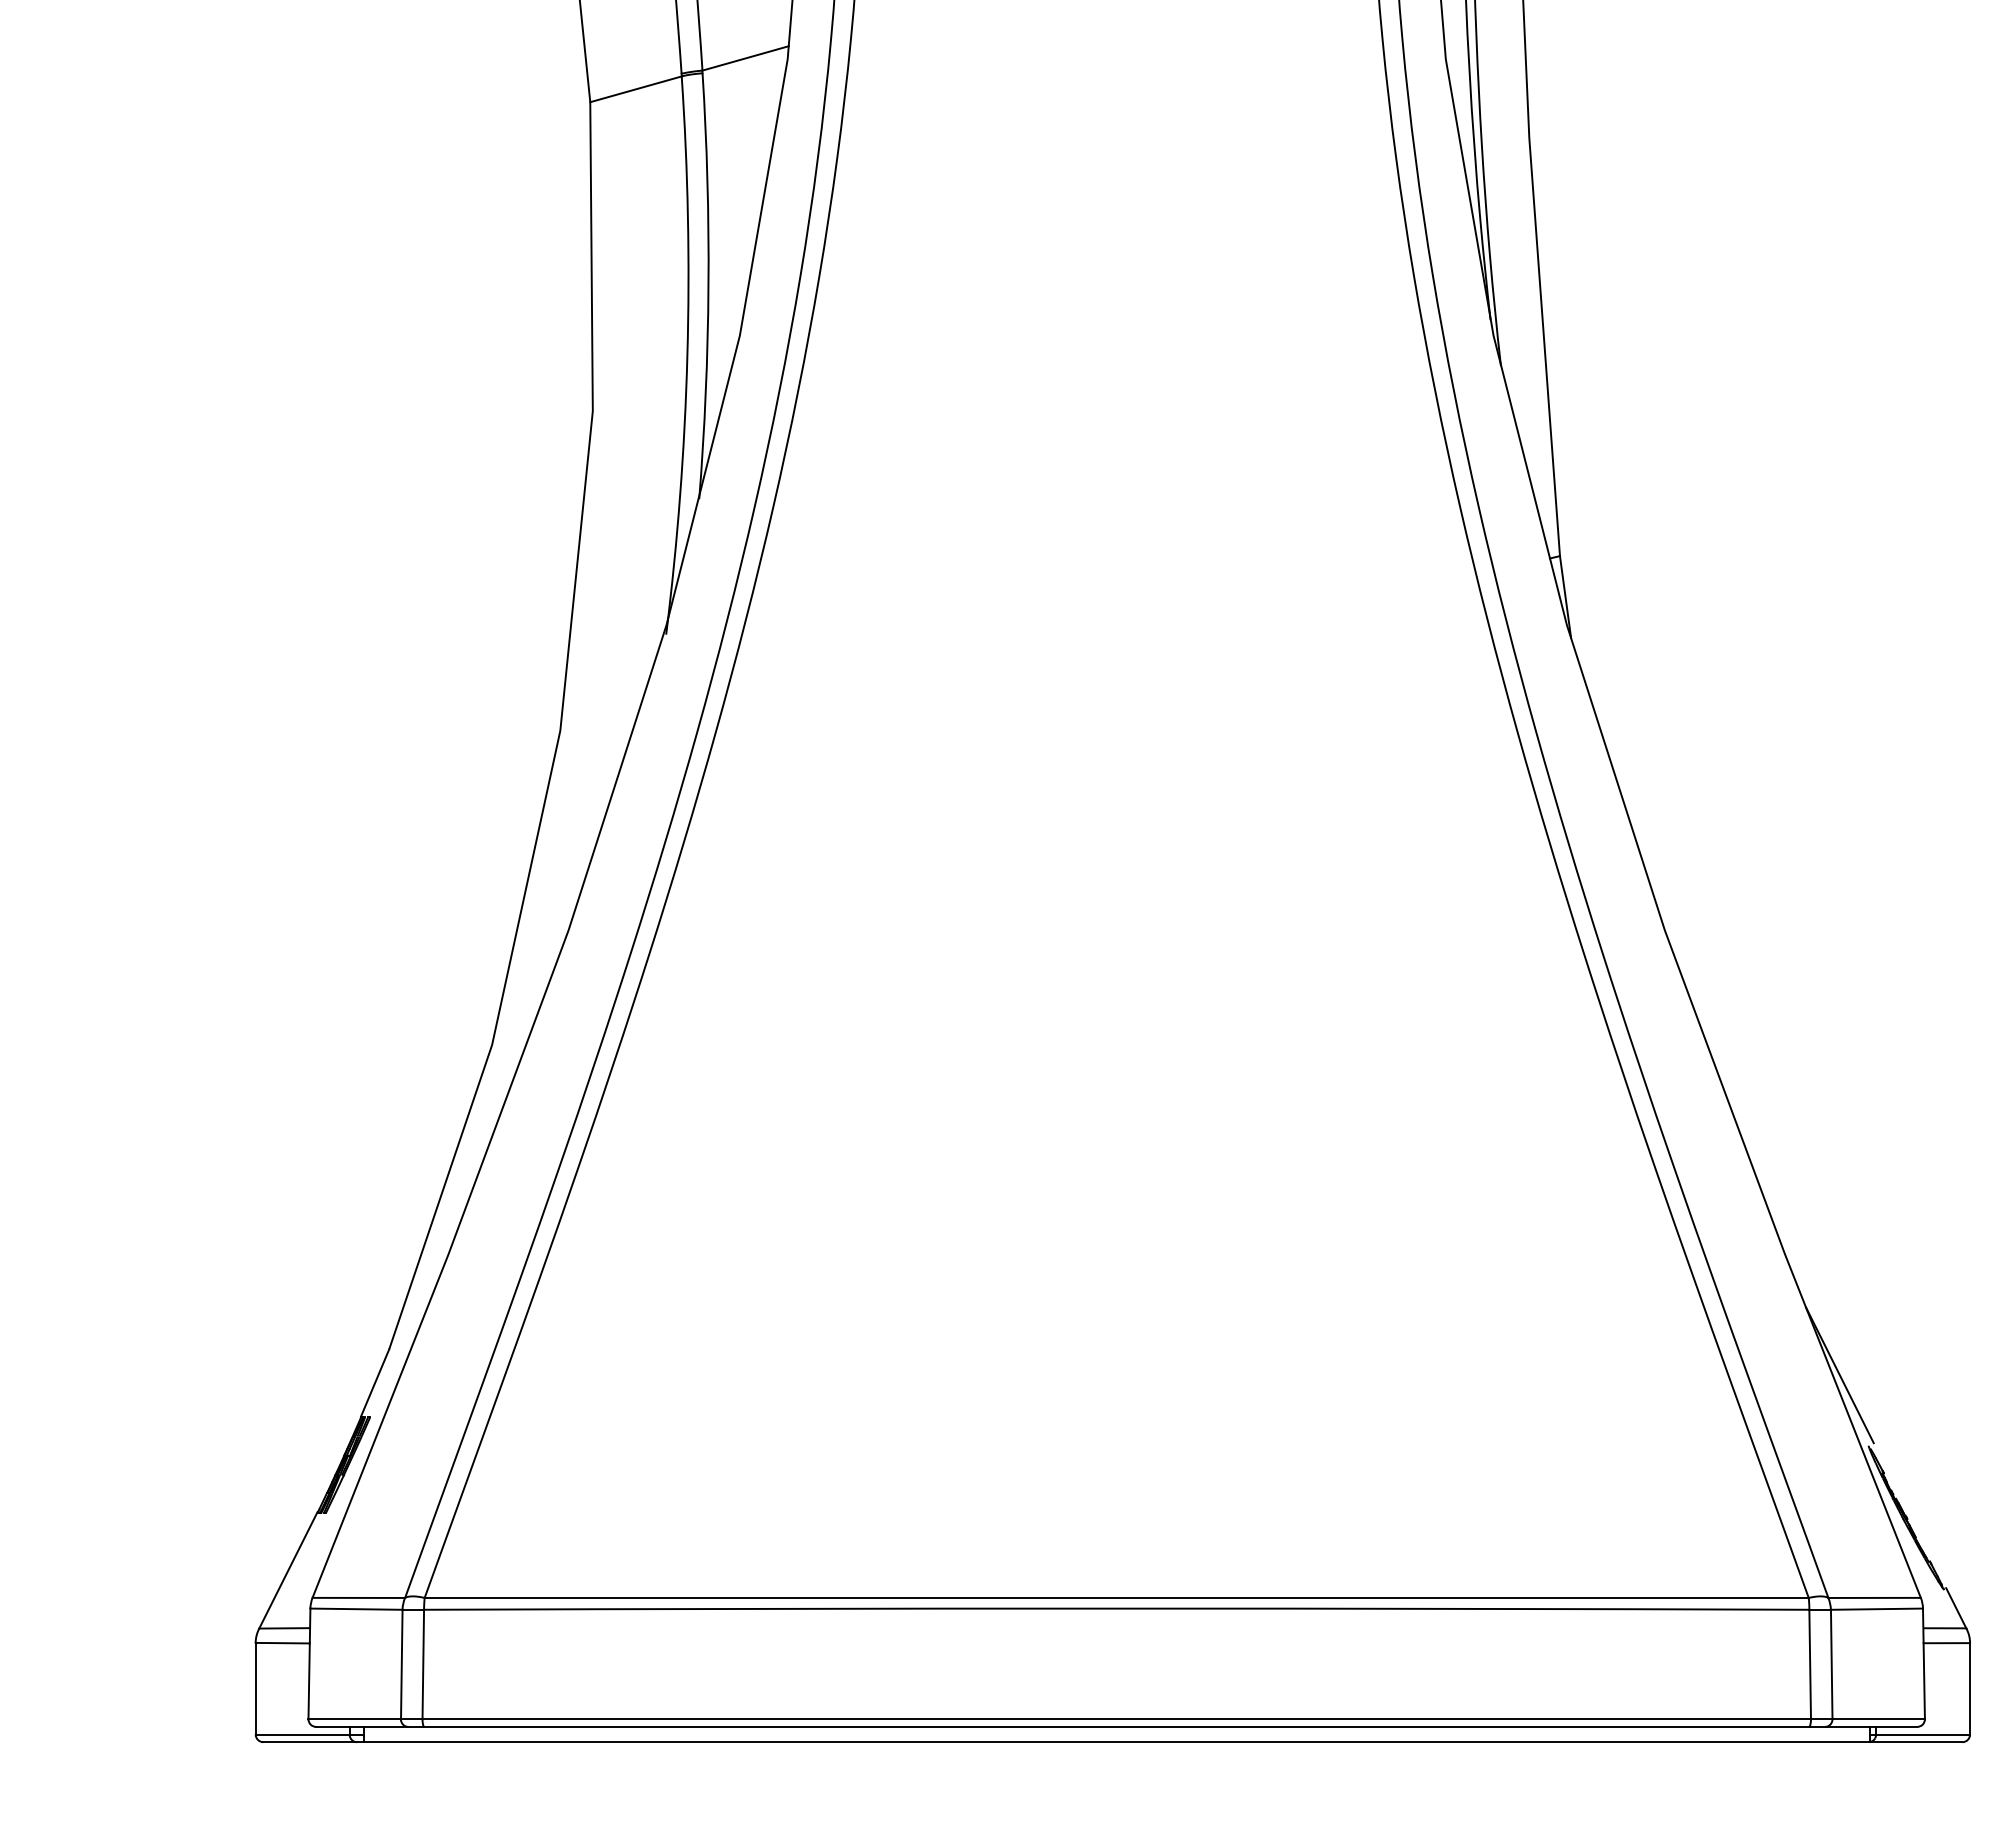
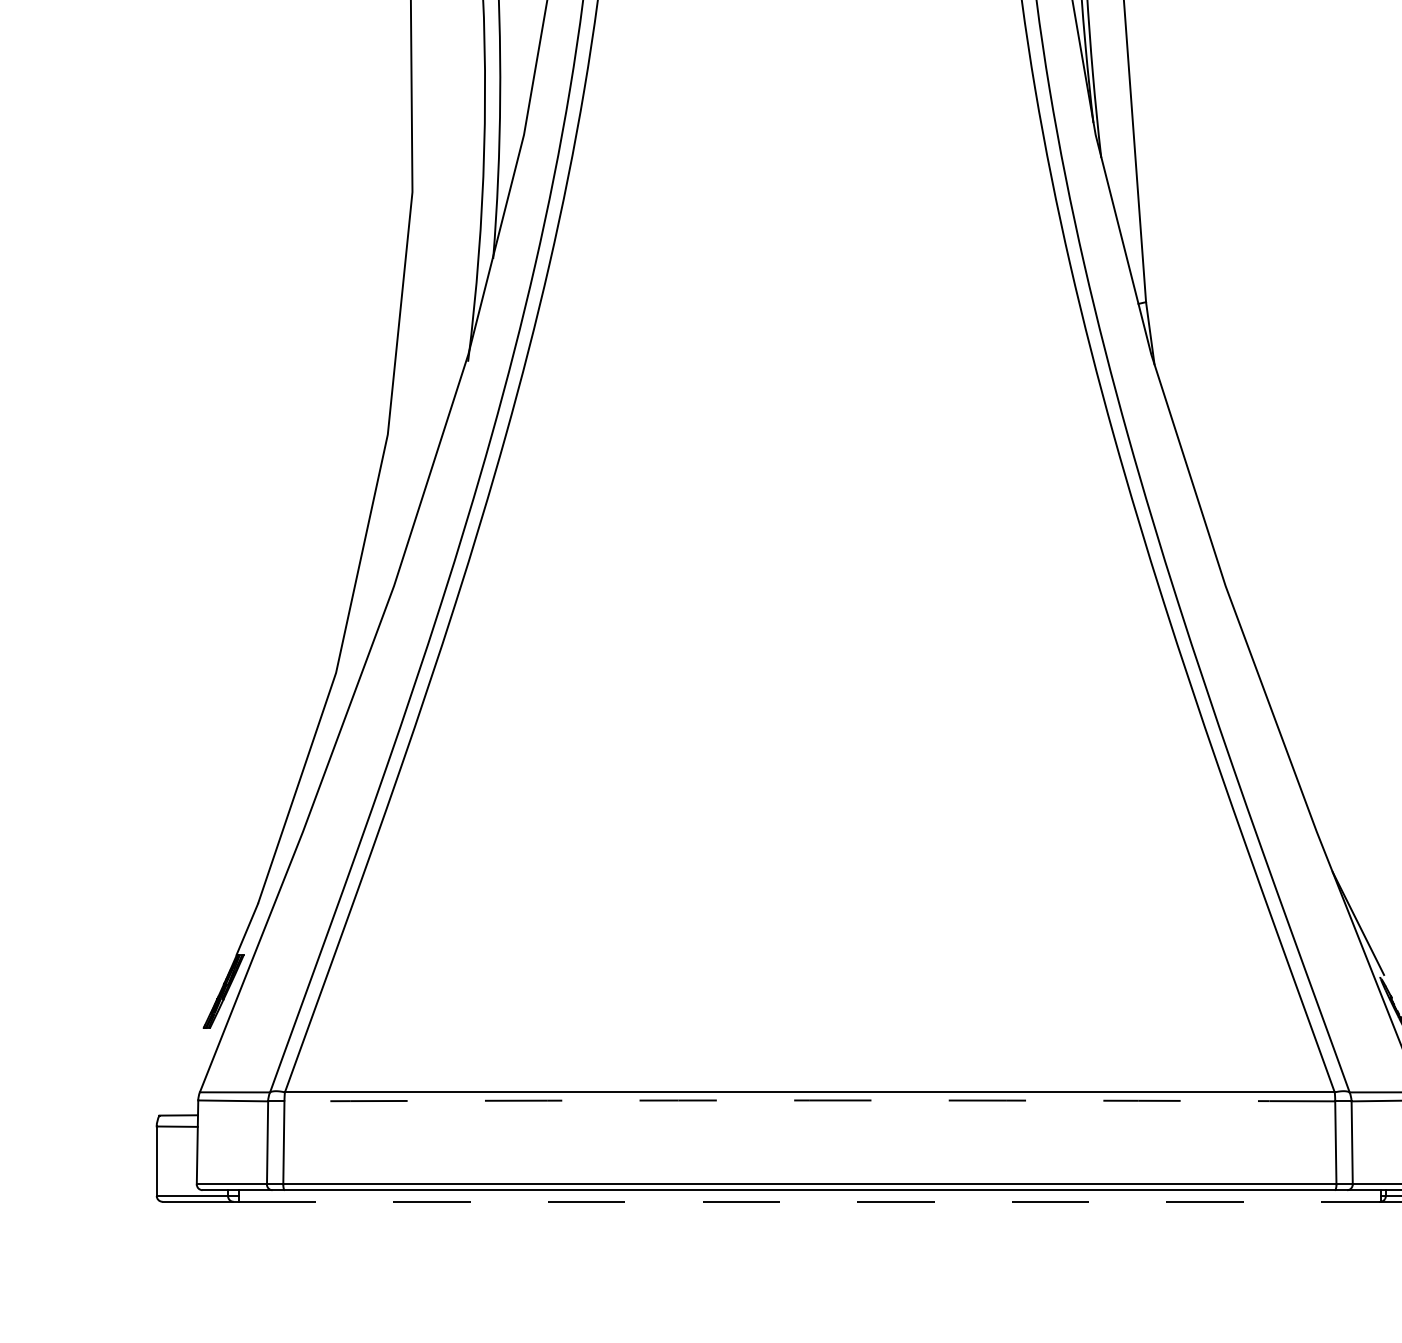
line: (288, 1570) -> (181, 1071), removed
arc: (1116, 1608) -> (809, 1100), solid -> dashed
line: (1116, 1742) -> (809, 1202), solid -> dashed

